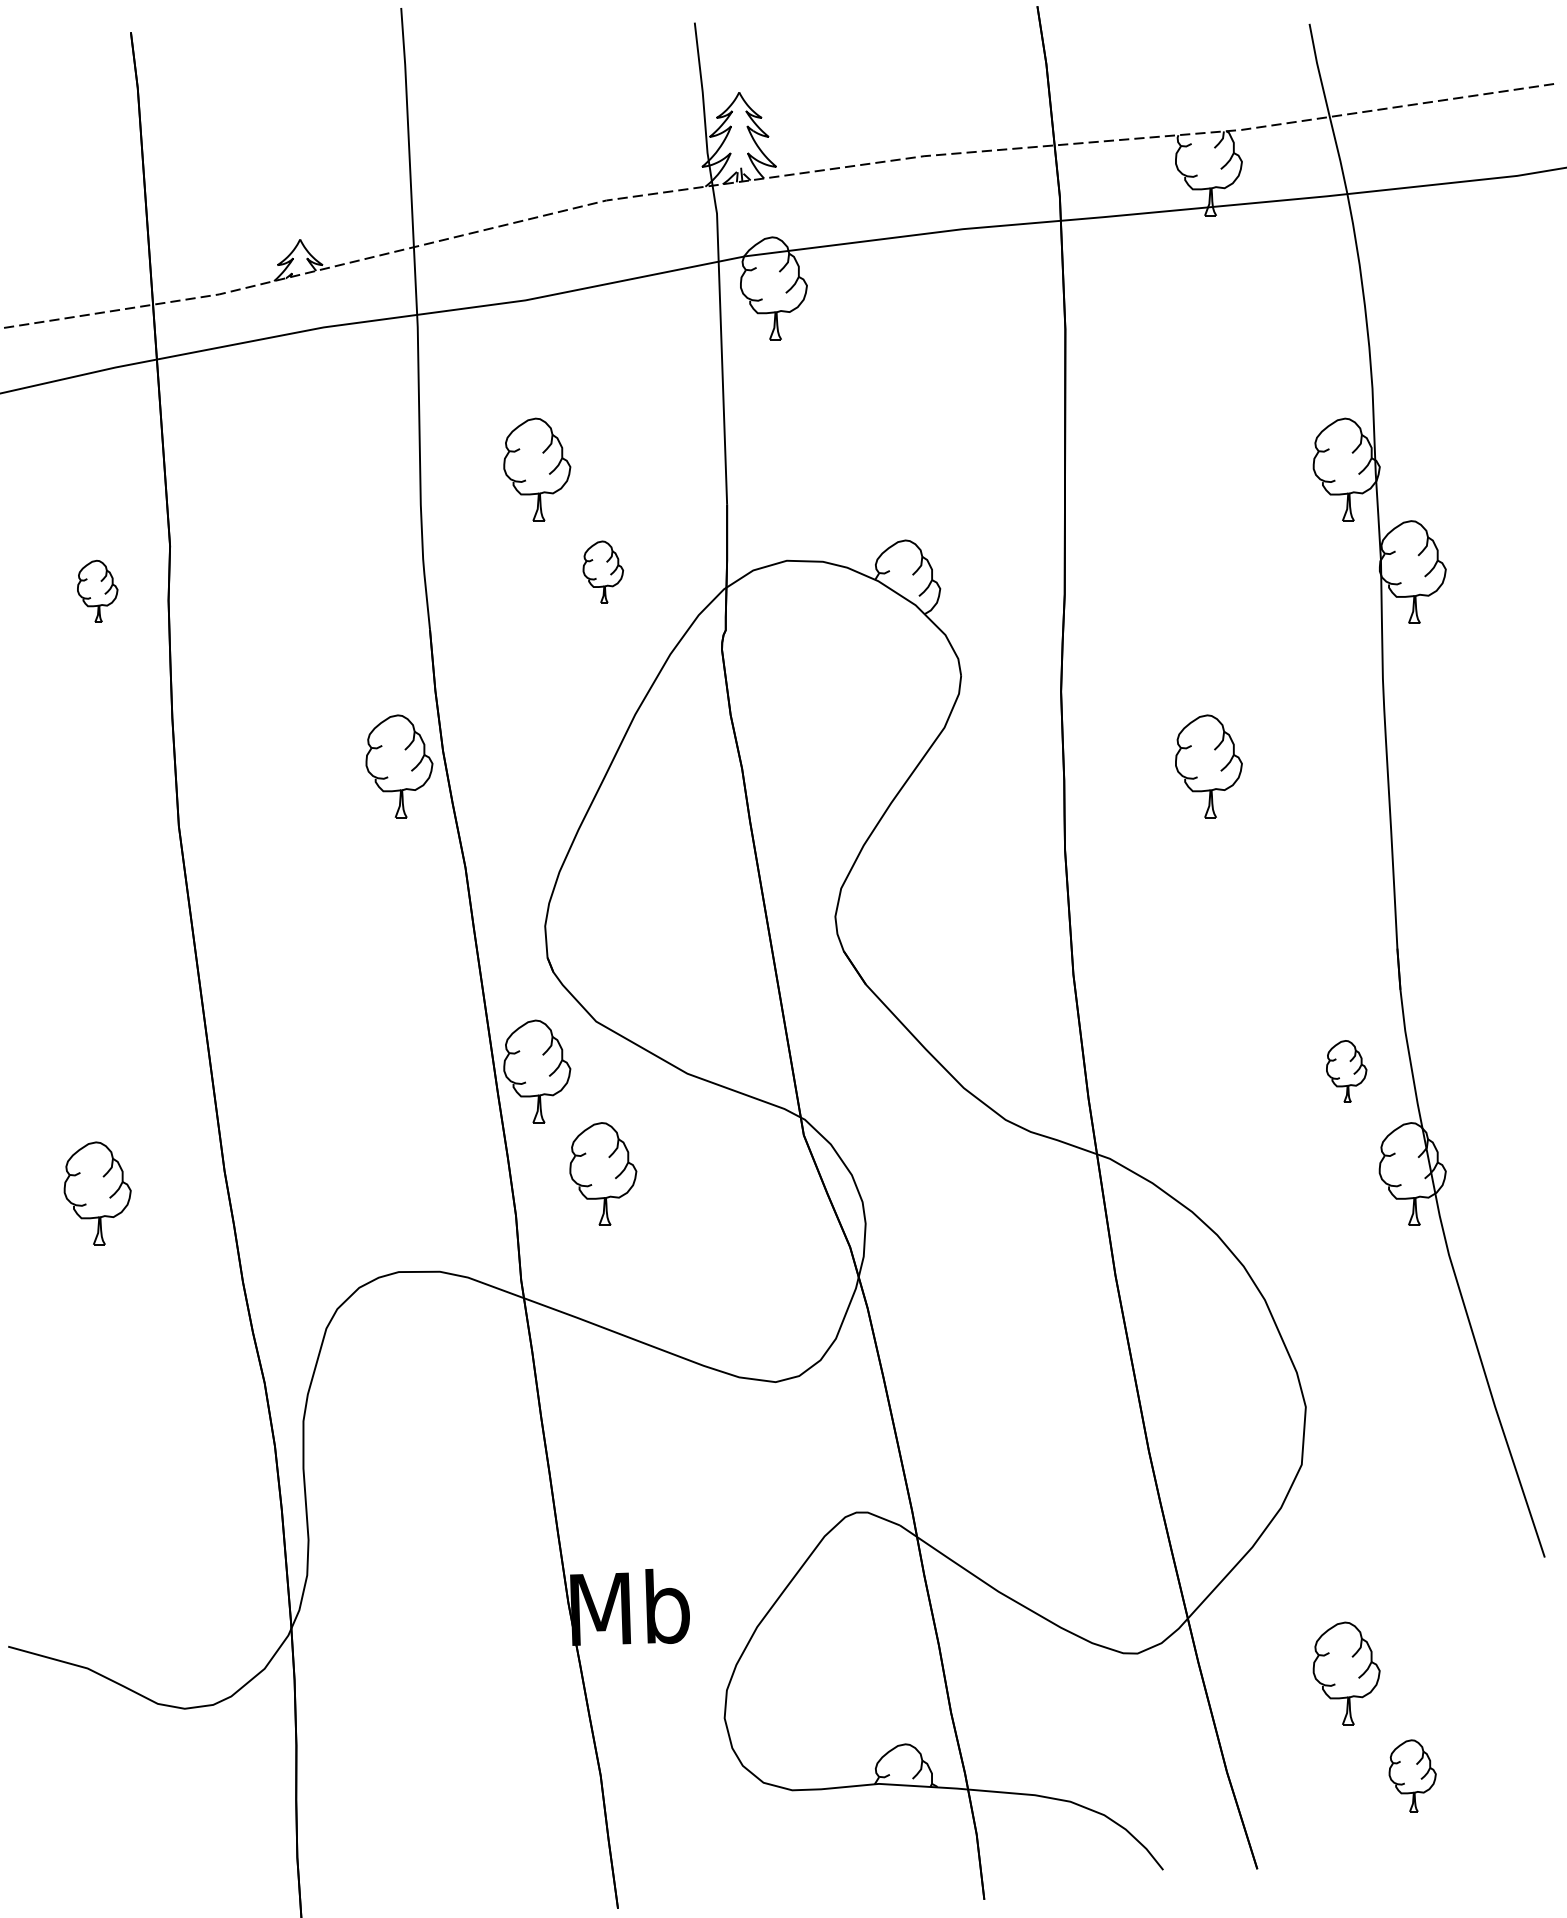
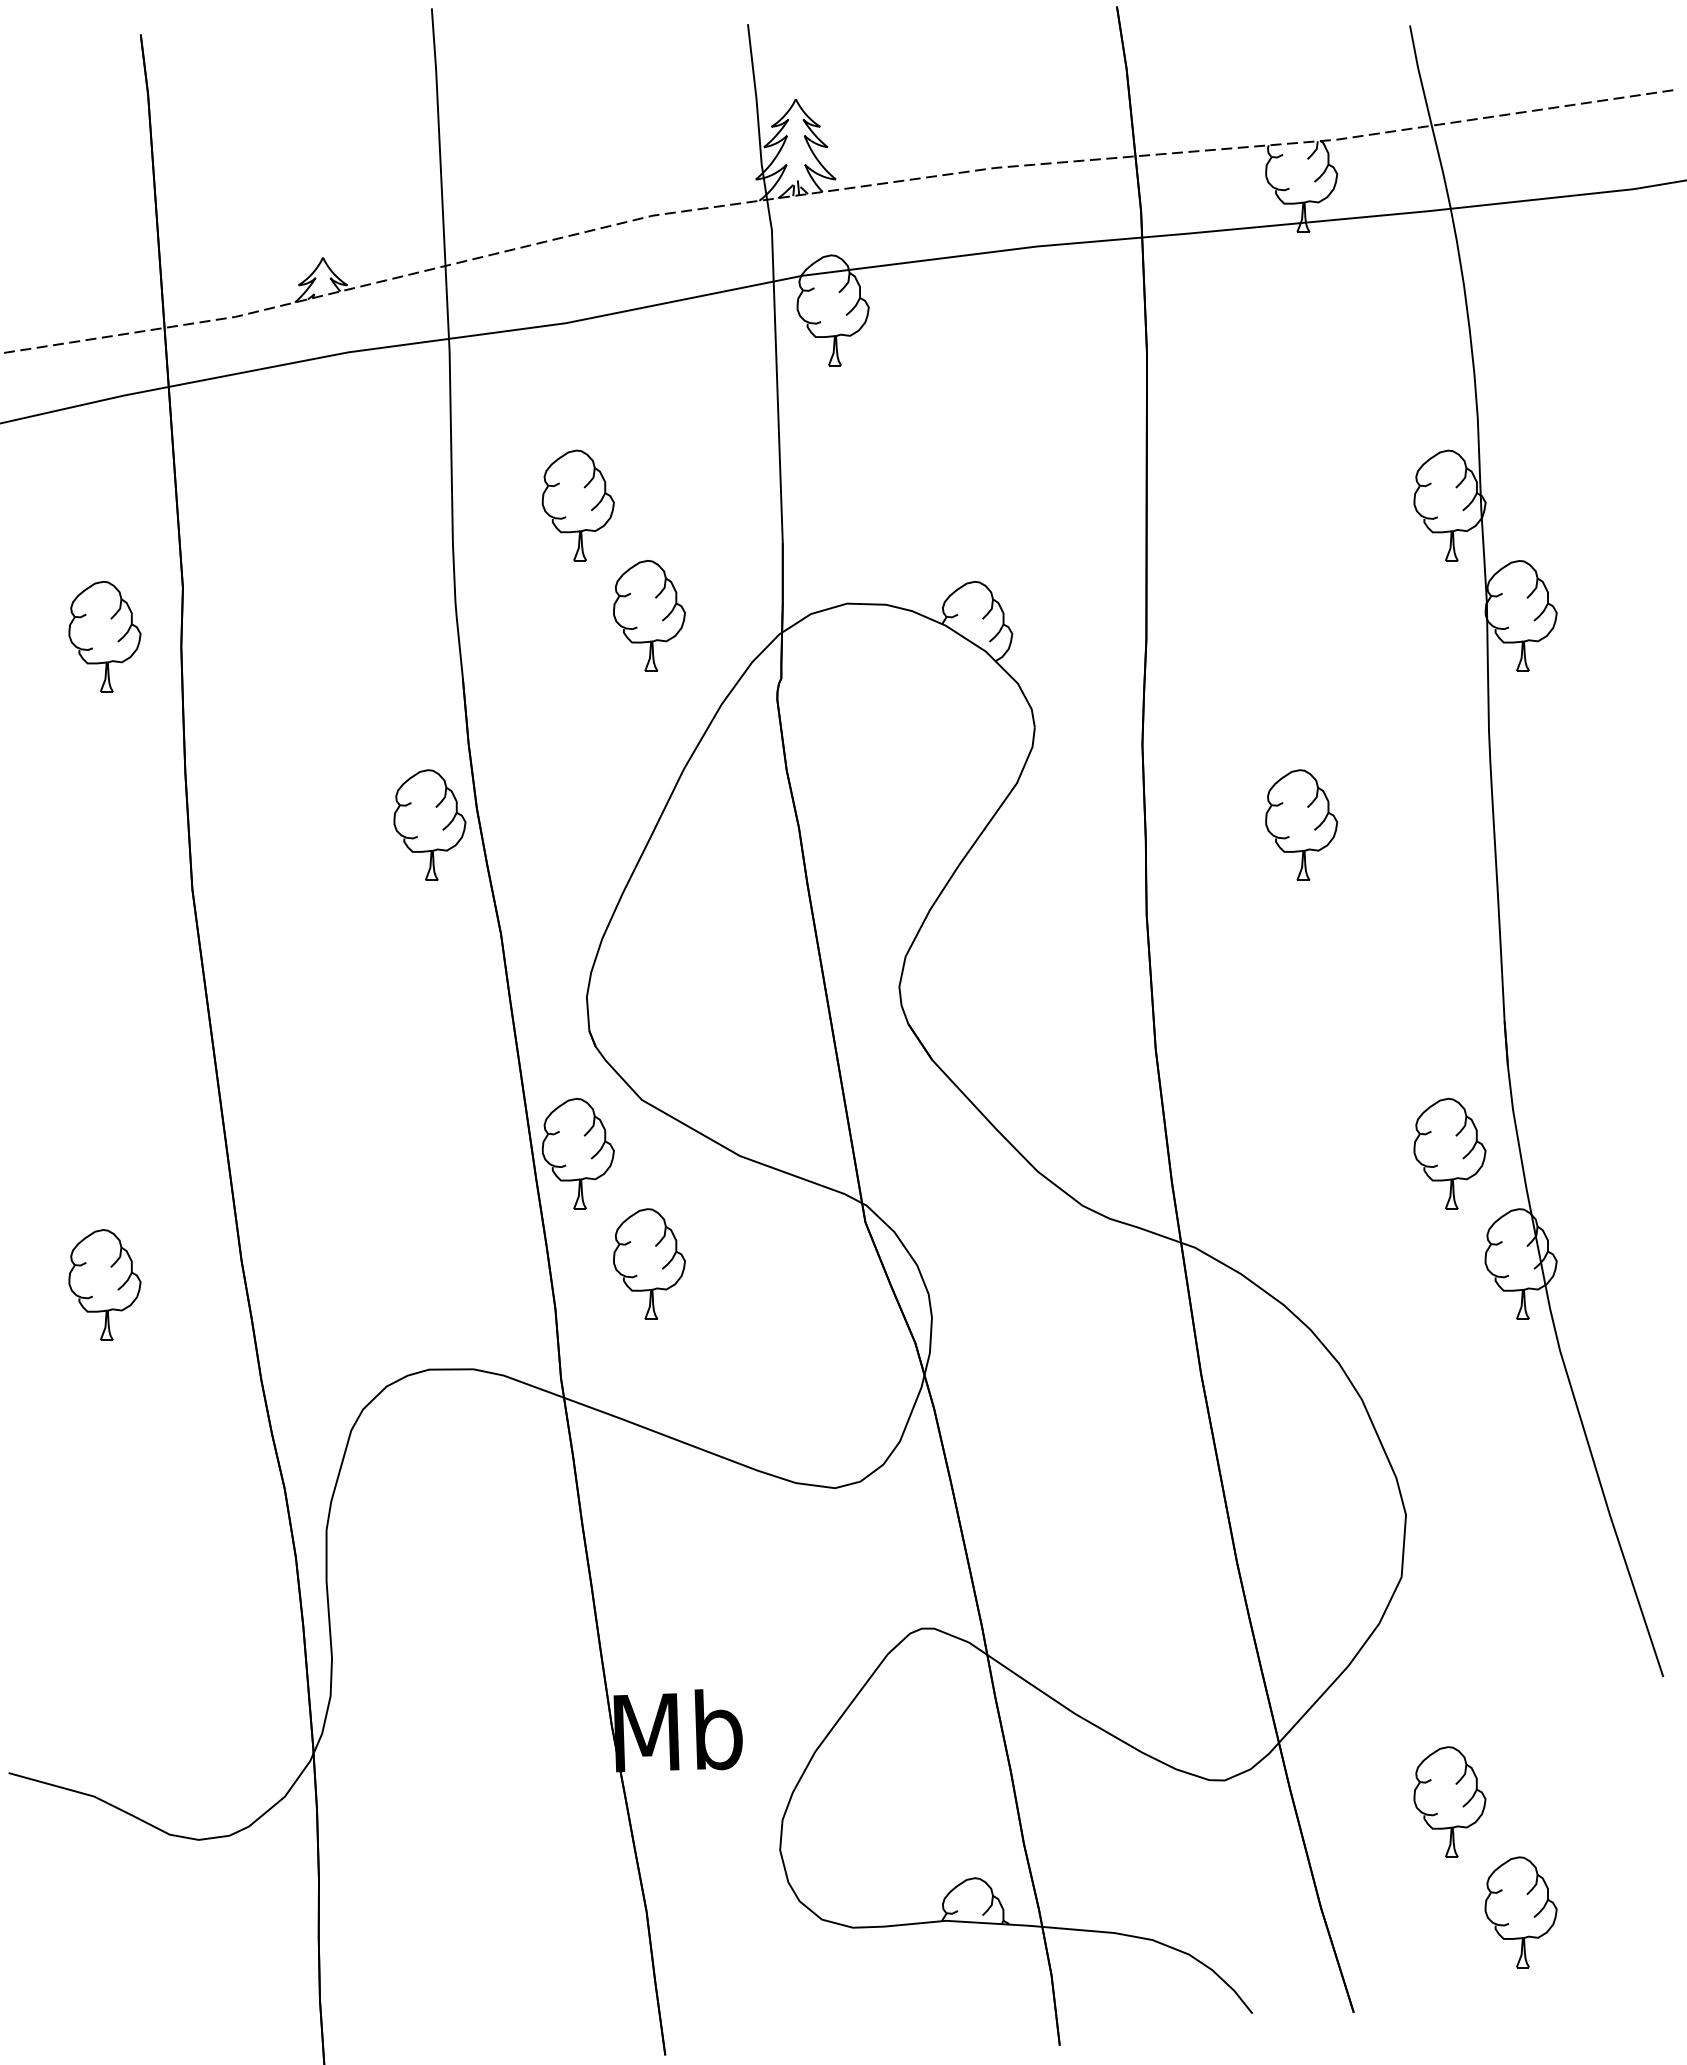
part: (603, 571) -> (649, 615), size x1.67
part: (97, 591) -> (104, 636), size x1.67
part: (1346, 1071) -> (1449, 1153), size x1.67
part: (1412, 1776) -> (1520, 1912), size x1.43

